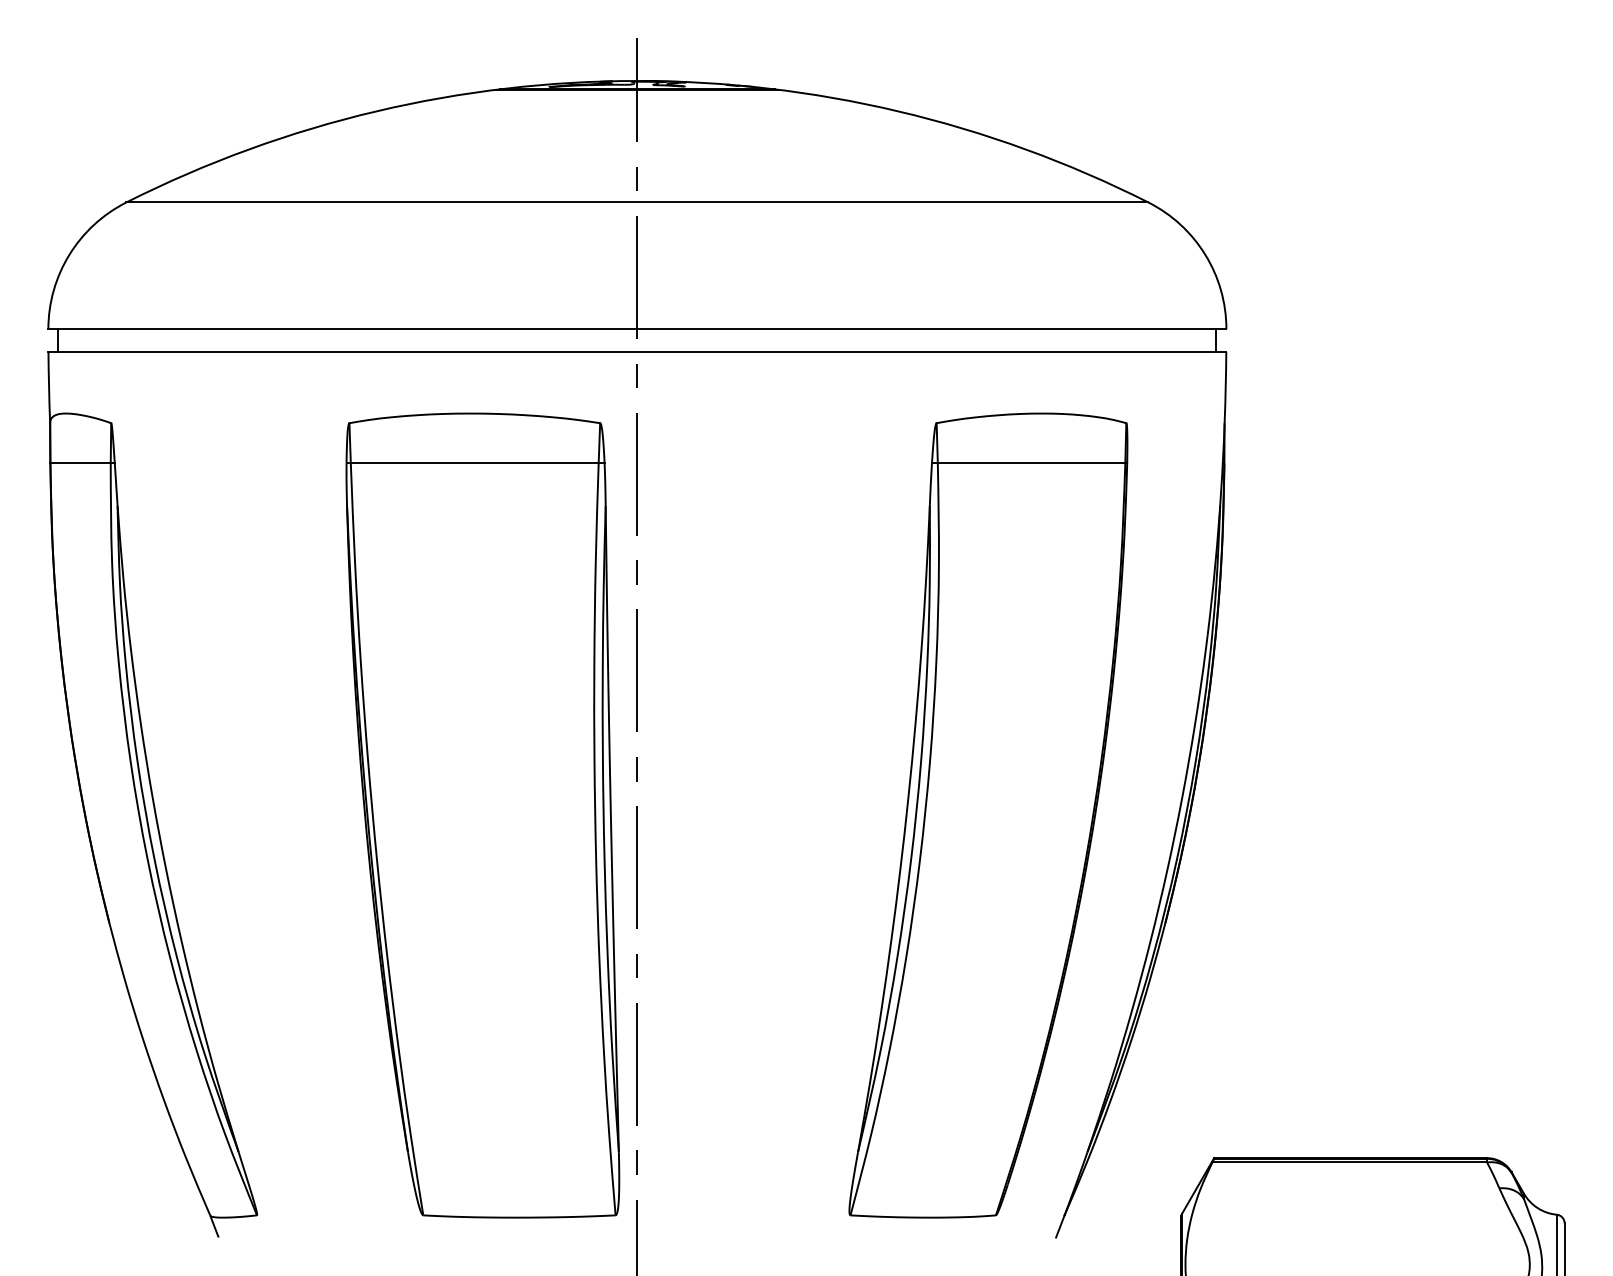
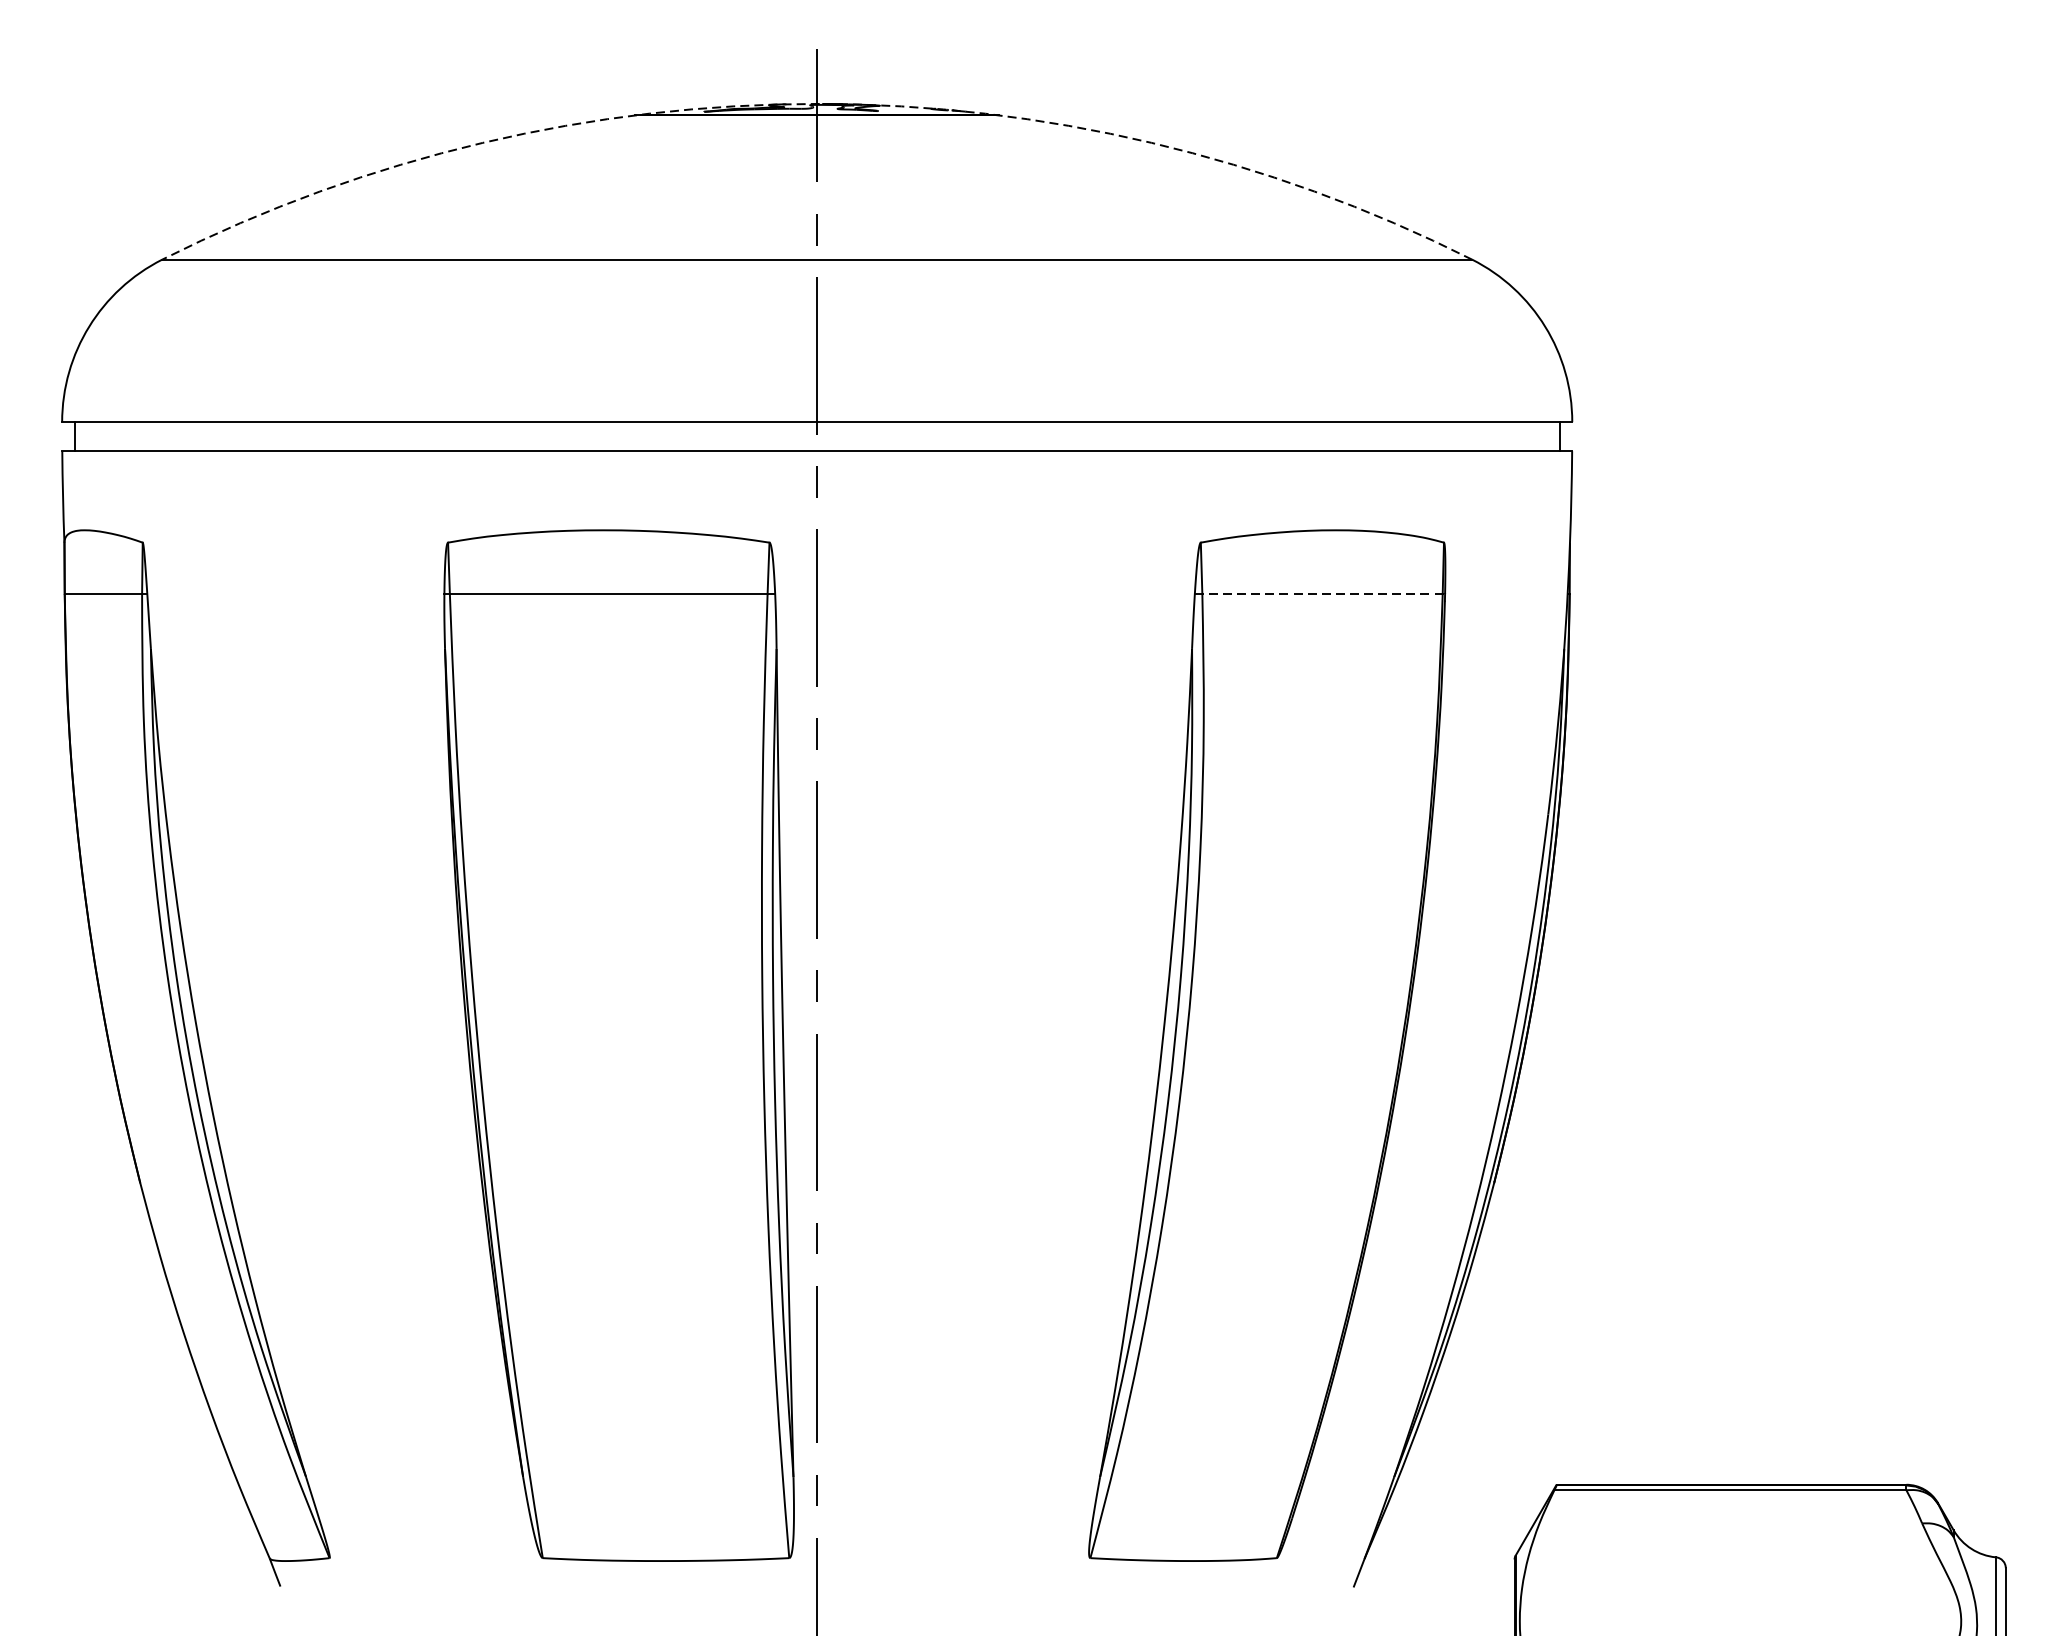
arc: (637, 80) -> (817, 103), solid -> dashed
line: (1029, 463) -> (1319, 594), solid -> dashed

